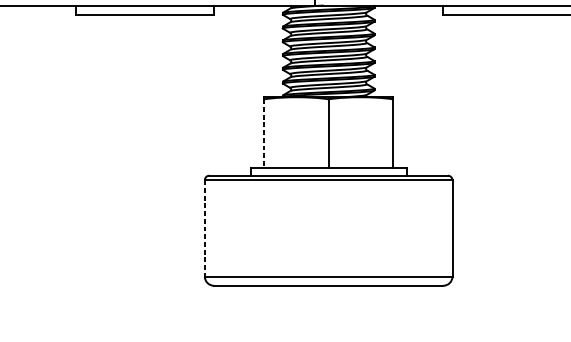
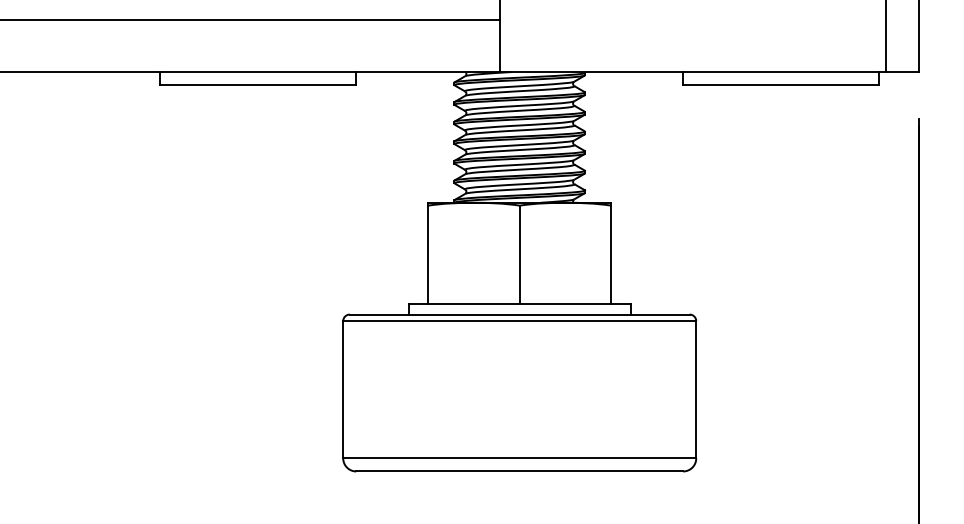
line: (264, 134) -> (428, 255), dashed -> solid
line: (205, 228) -> (343, 389), dashed -> solid

